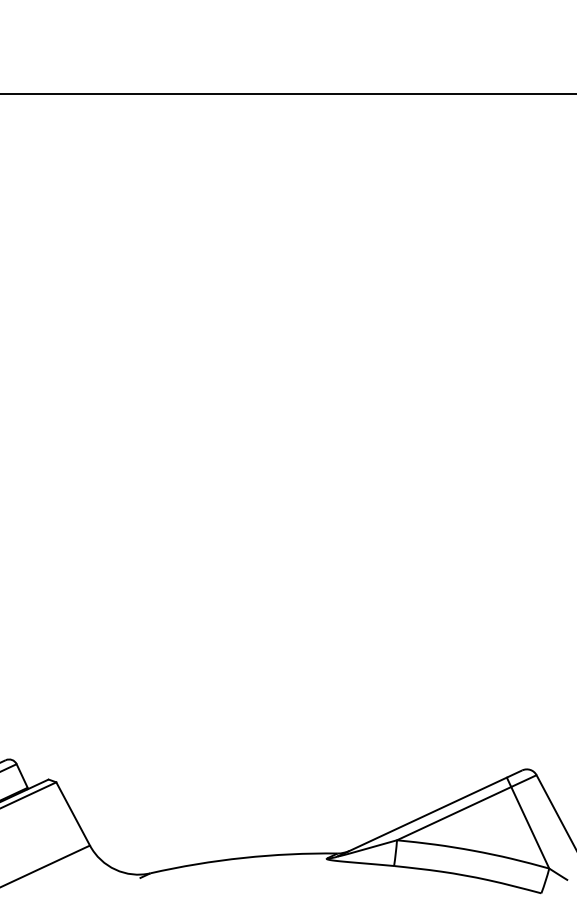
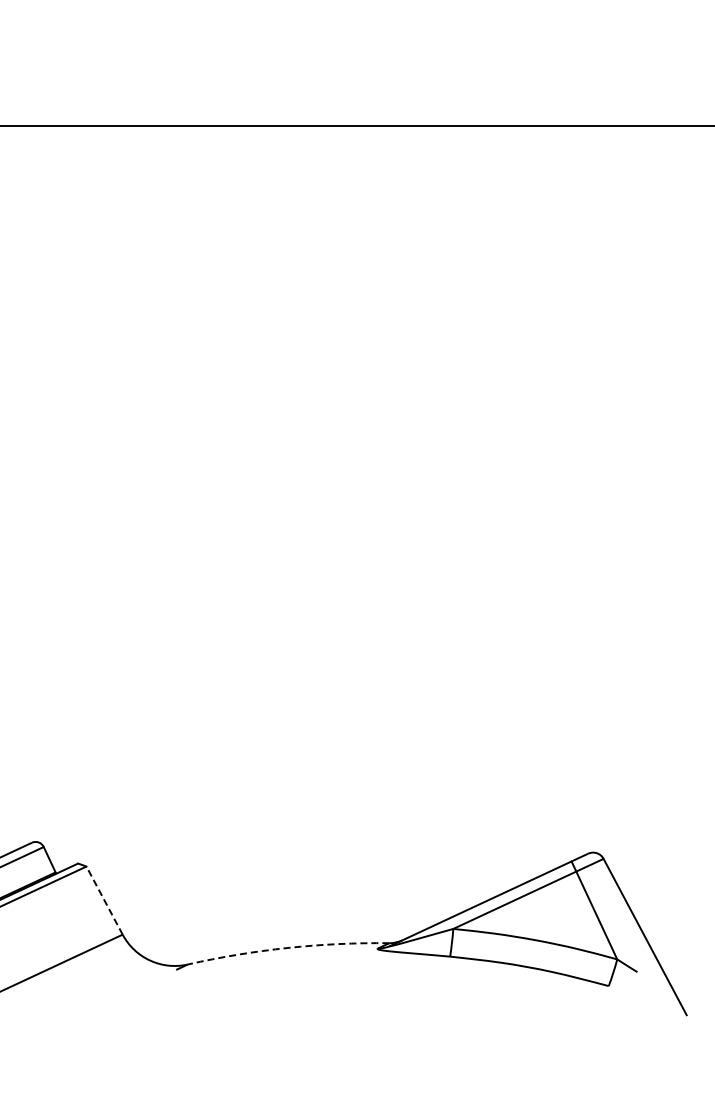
line: (73, 813) -> (104, 900), solid -> dashed
arc: (243, 857) -> (287, 947), solid -> dashed

